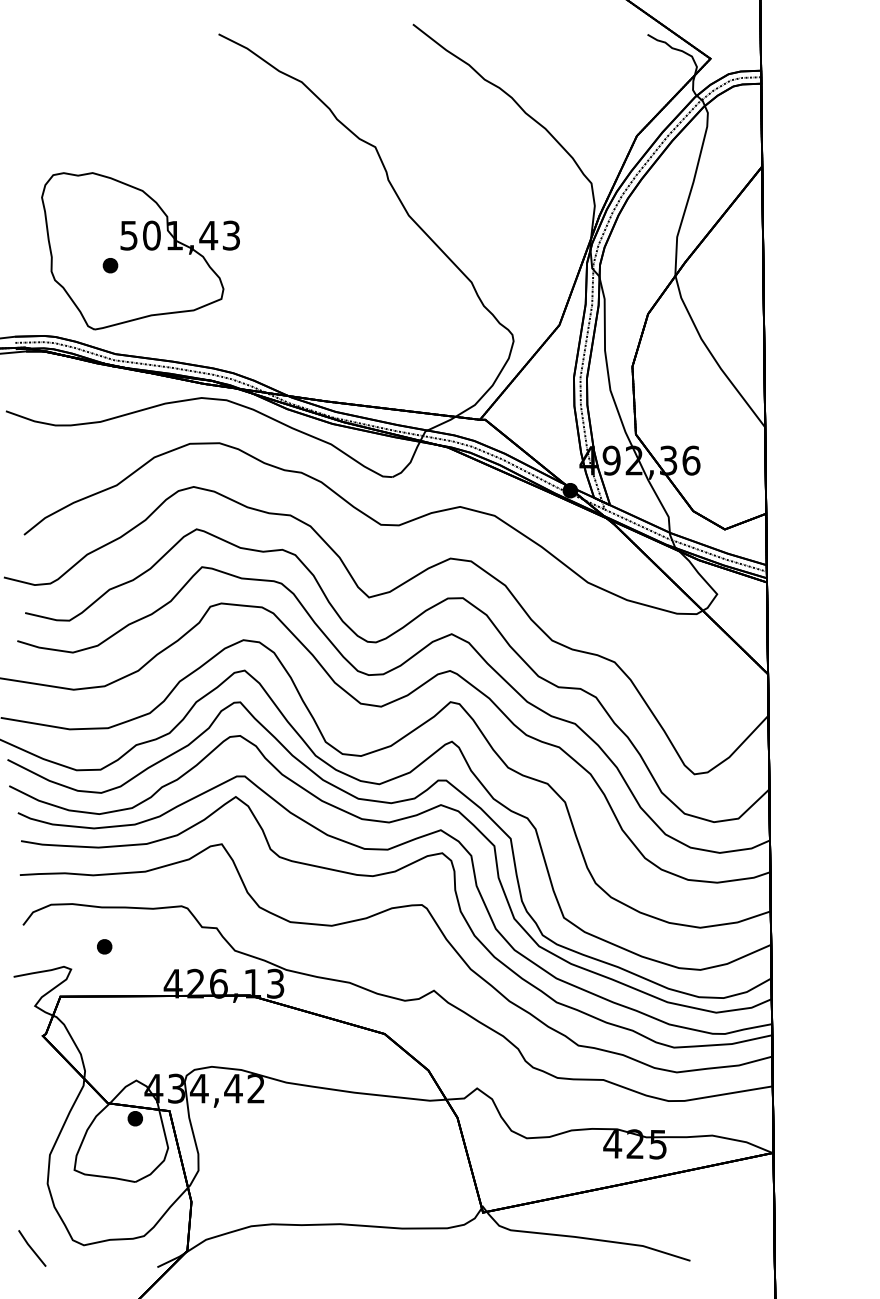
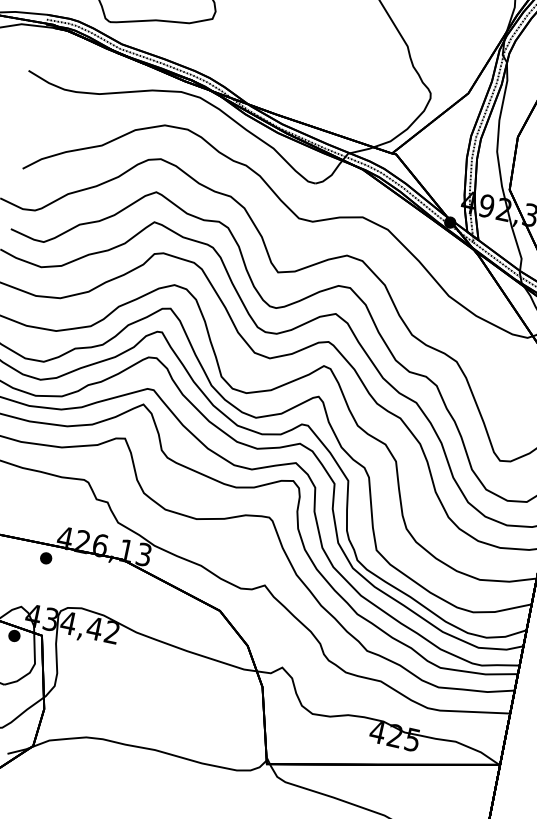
part: (104, 946) -> (46, 558), moved

